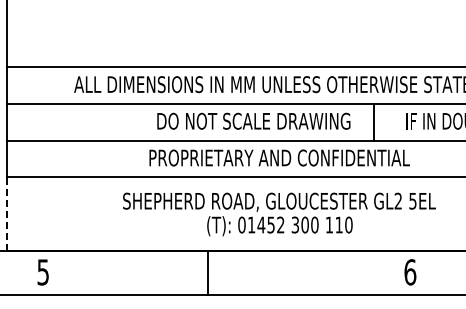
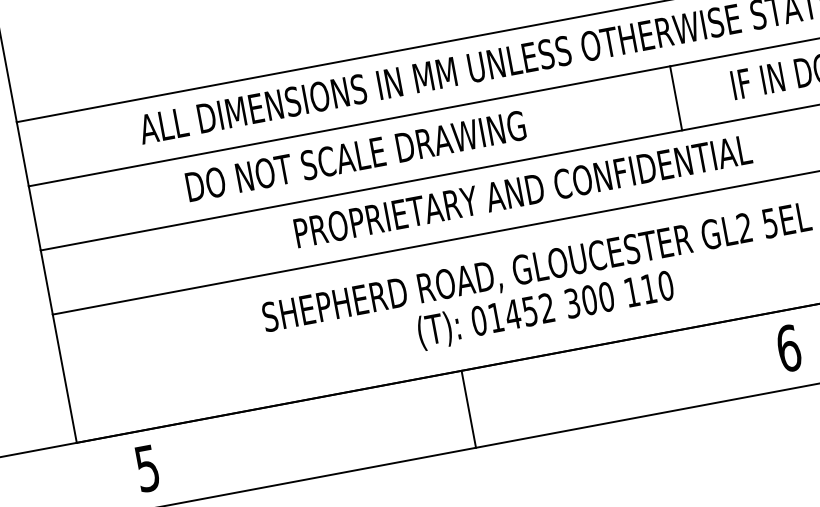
text: (253, 120) -> (355, 154), moved
line: (6, 214) -> (64, 379), dashed -> solid
line: (208, 272) -> (469, 408), moved

